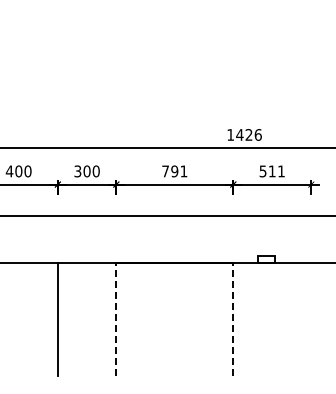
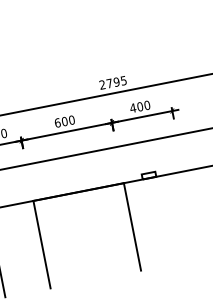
text: (244, 134) -> (113, 82), 1426 -> 2795
text: (174, 171) -> (64, 121), 791 -> 600
text: (272, 171) -> (140, 106), 511 -> 400
line: (116, 319) -> (42, 244), dashed -> solid
line: (233, 319) -> (132, 227), dashed -> solid

